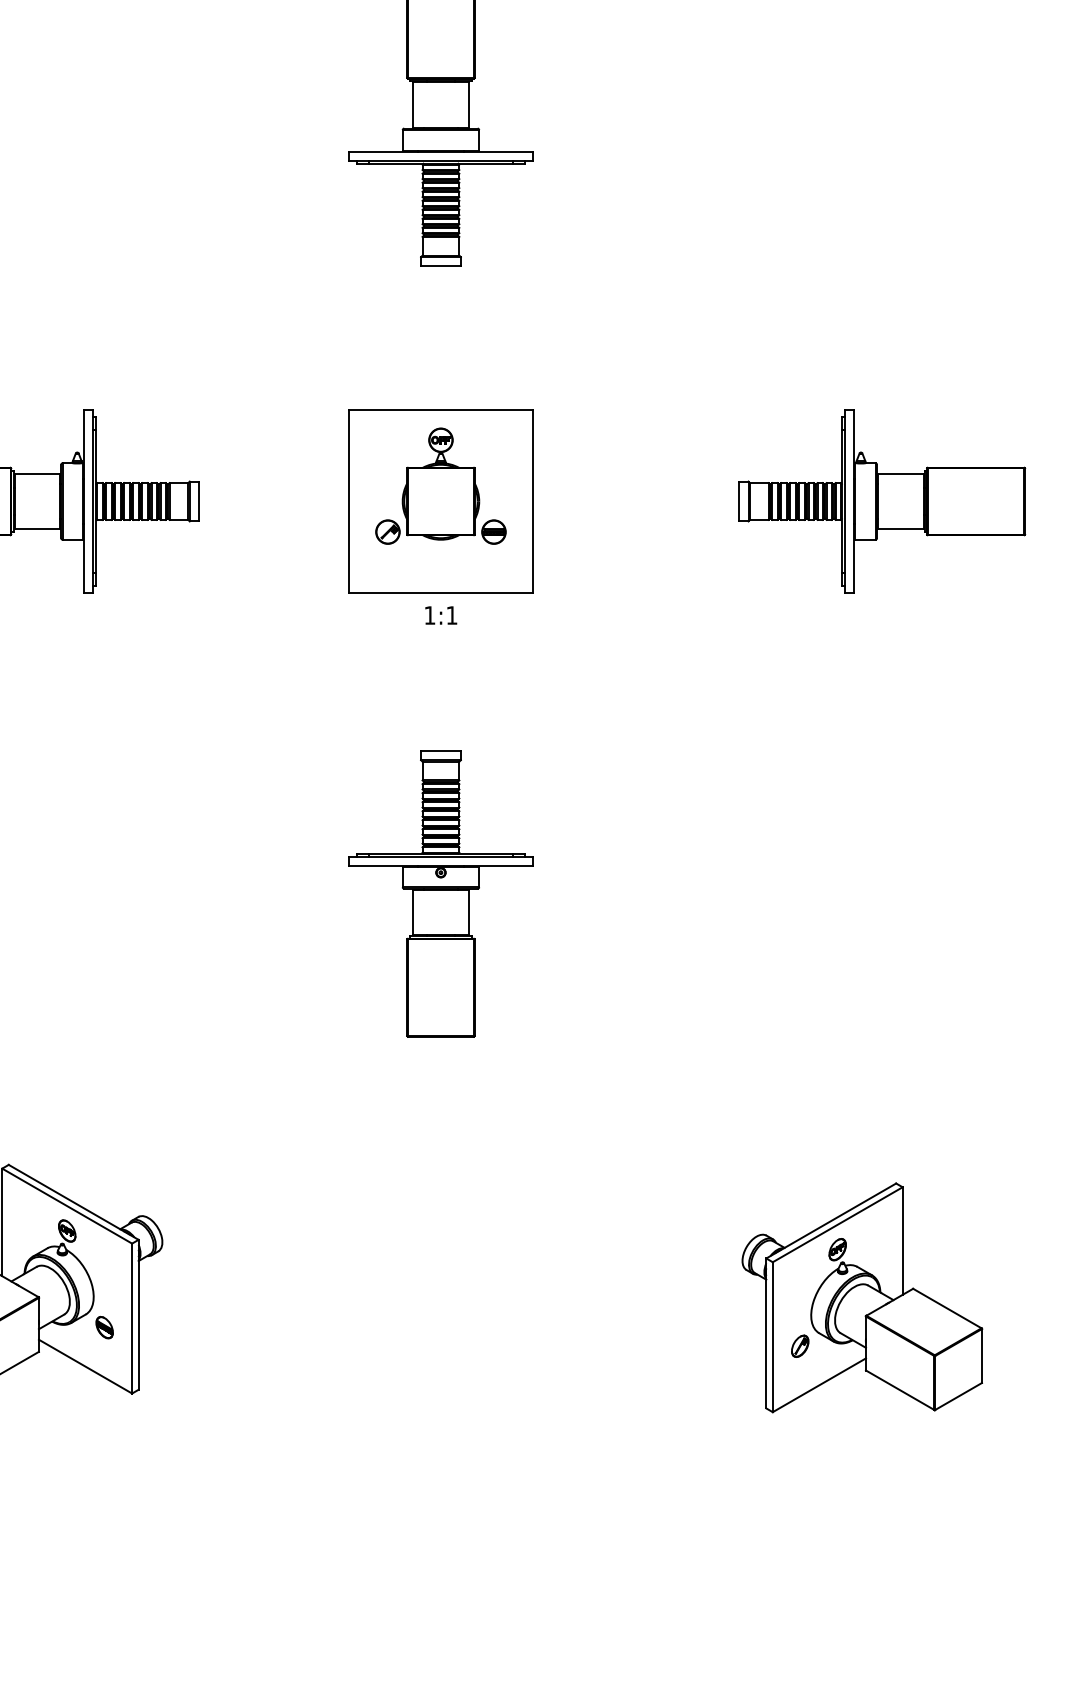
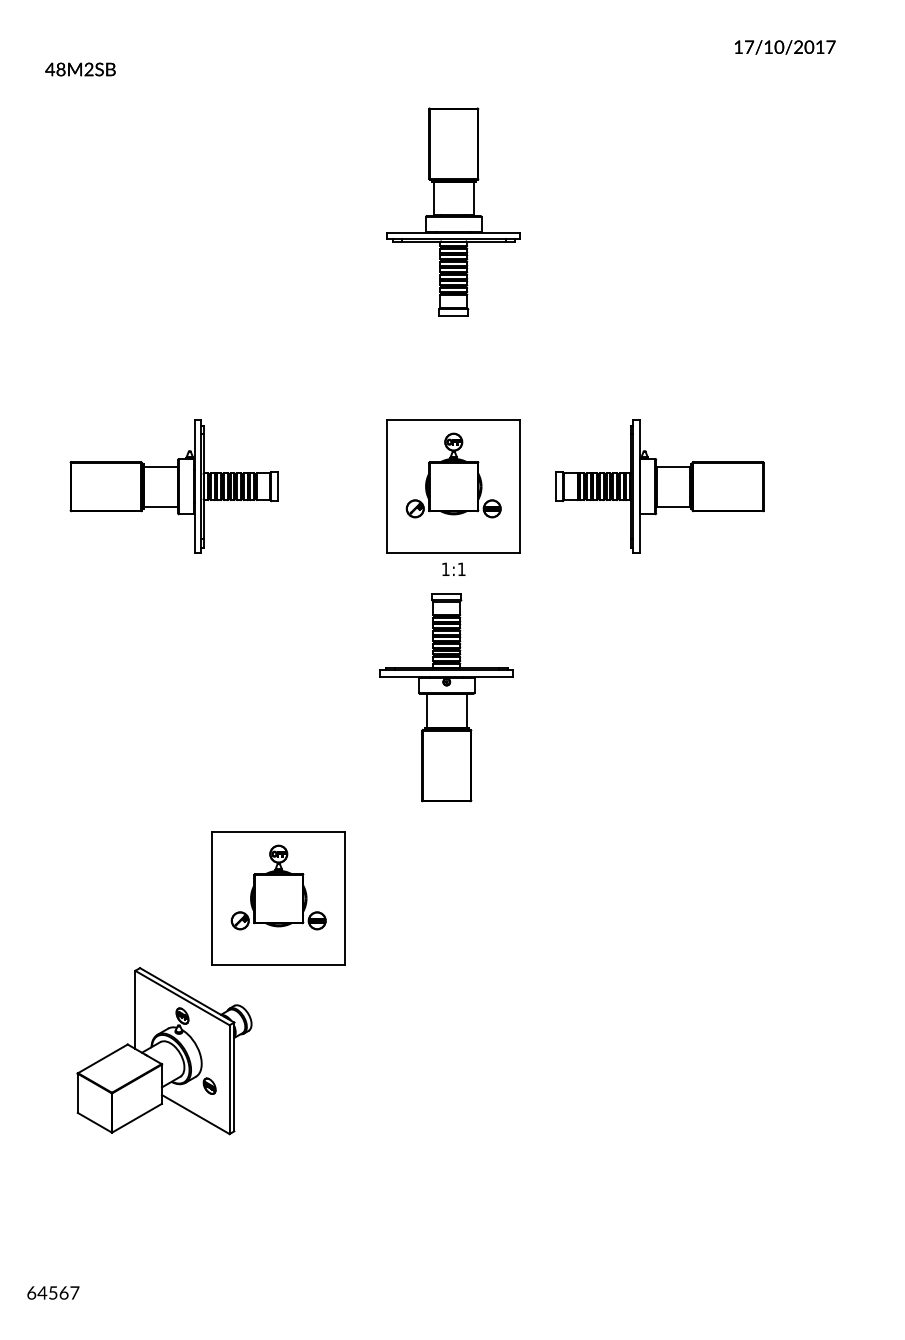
part: (881, 501) -> (659, 486), moved
part: (440, 893) -> (446, 697), moved
part: (199, 1068) -> (278, 898), added
part: (862, 1297) -> (759, 1064), removed

